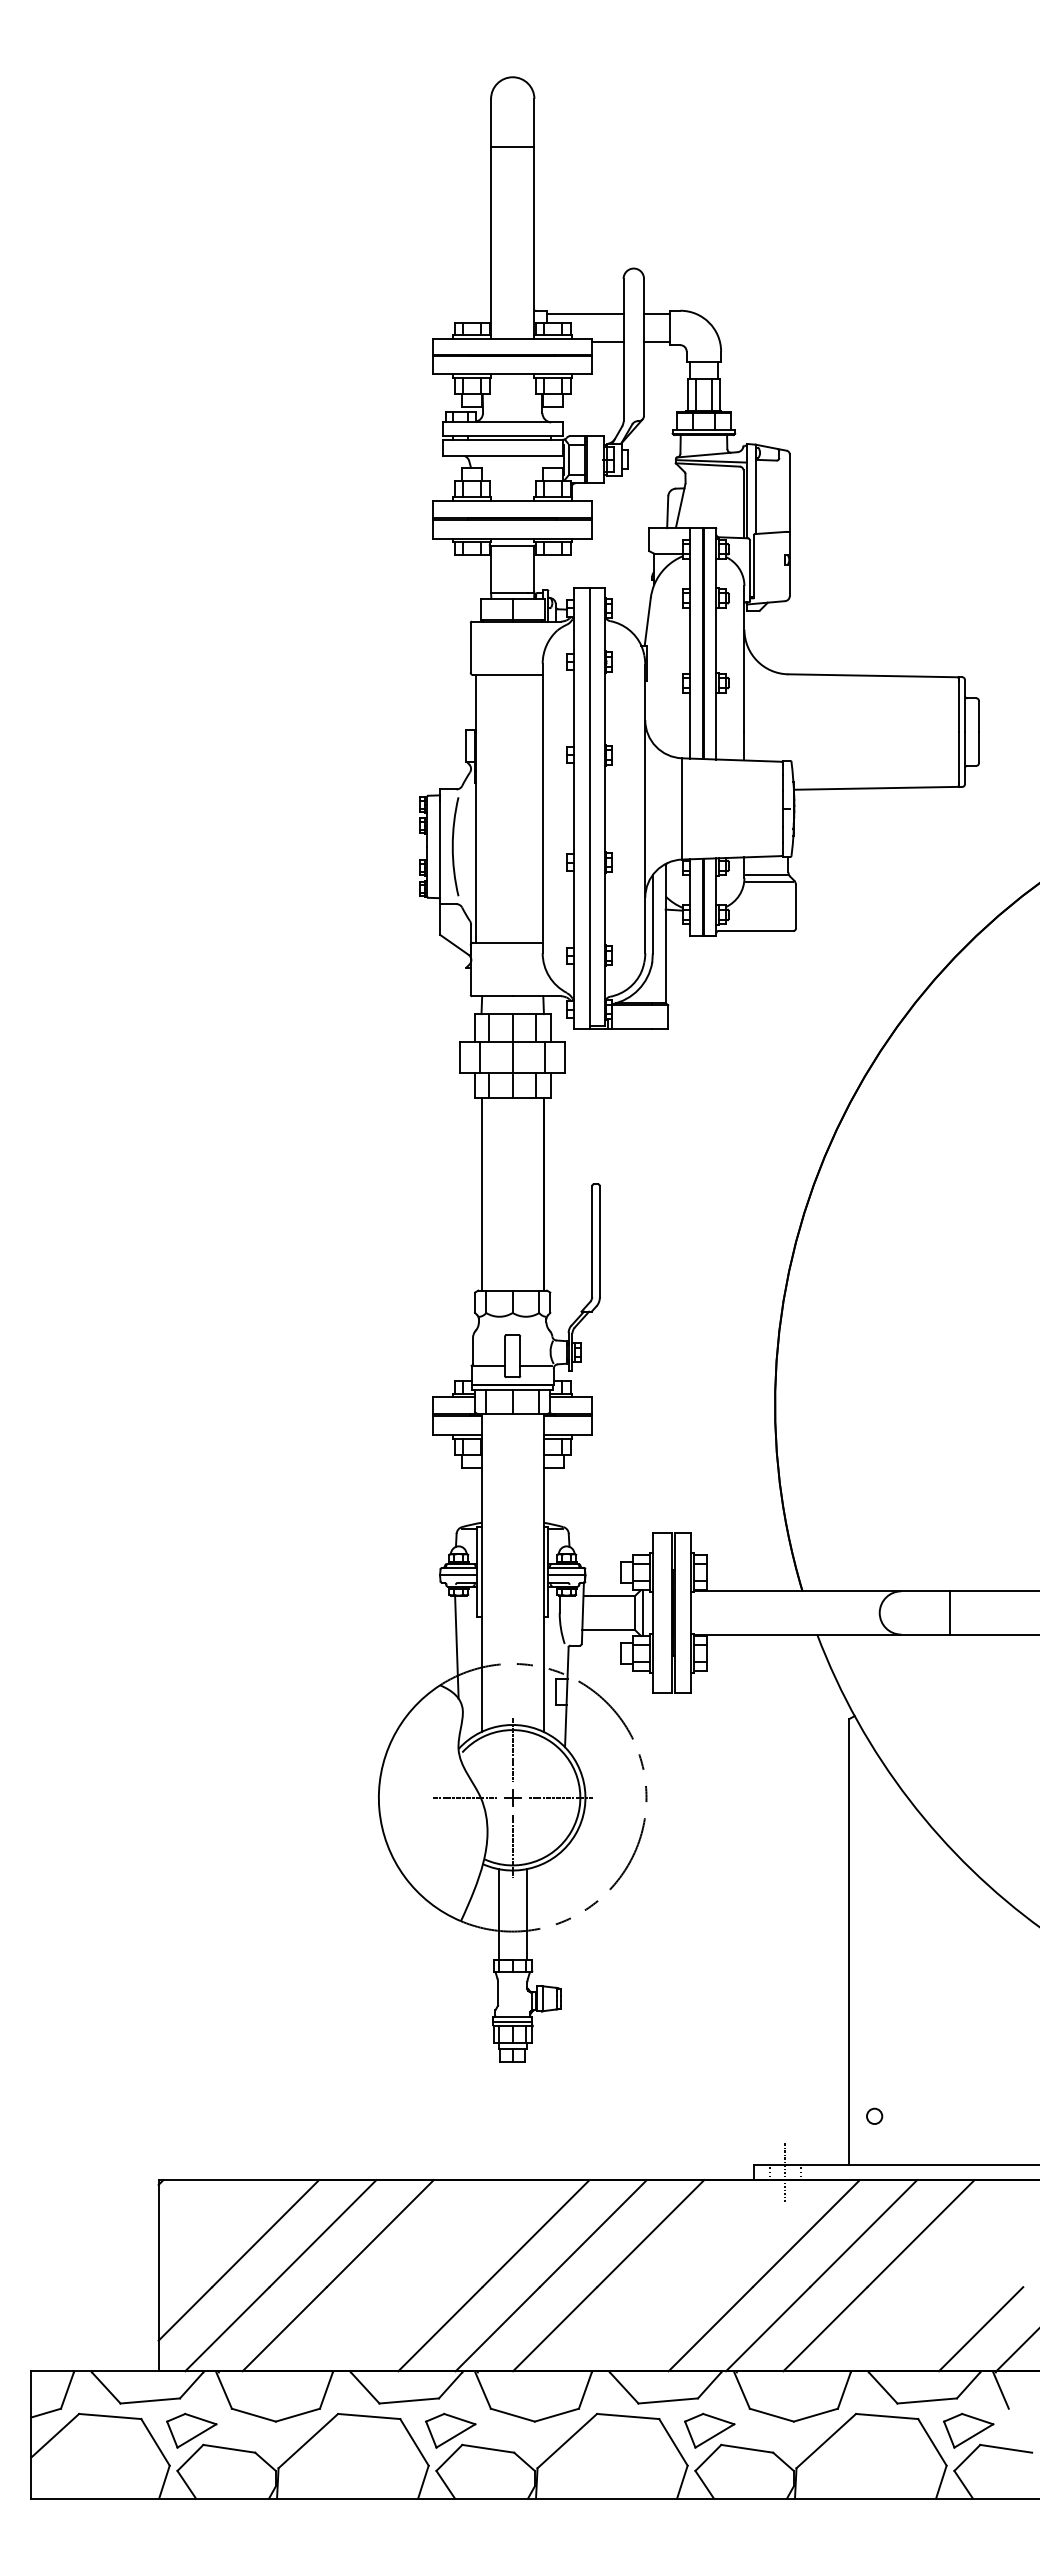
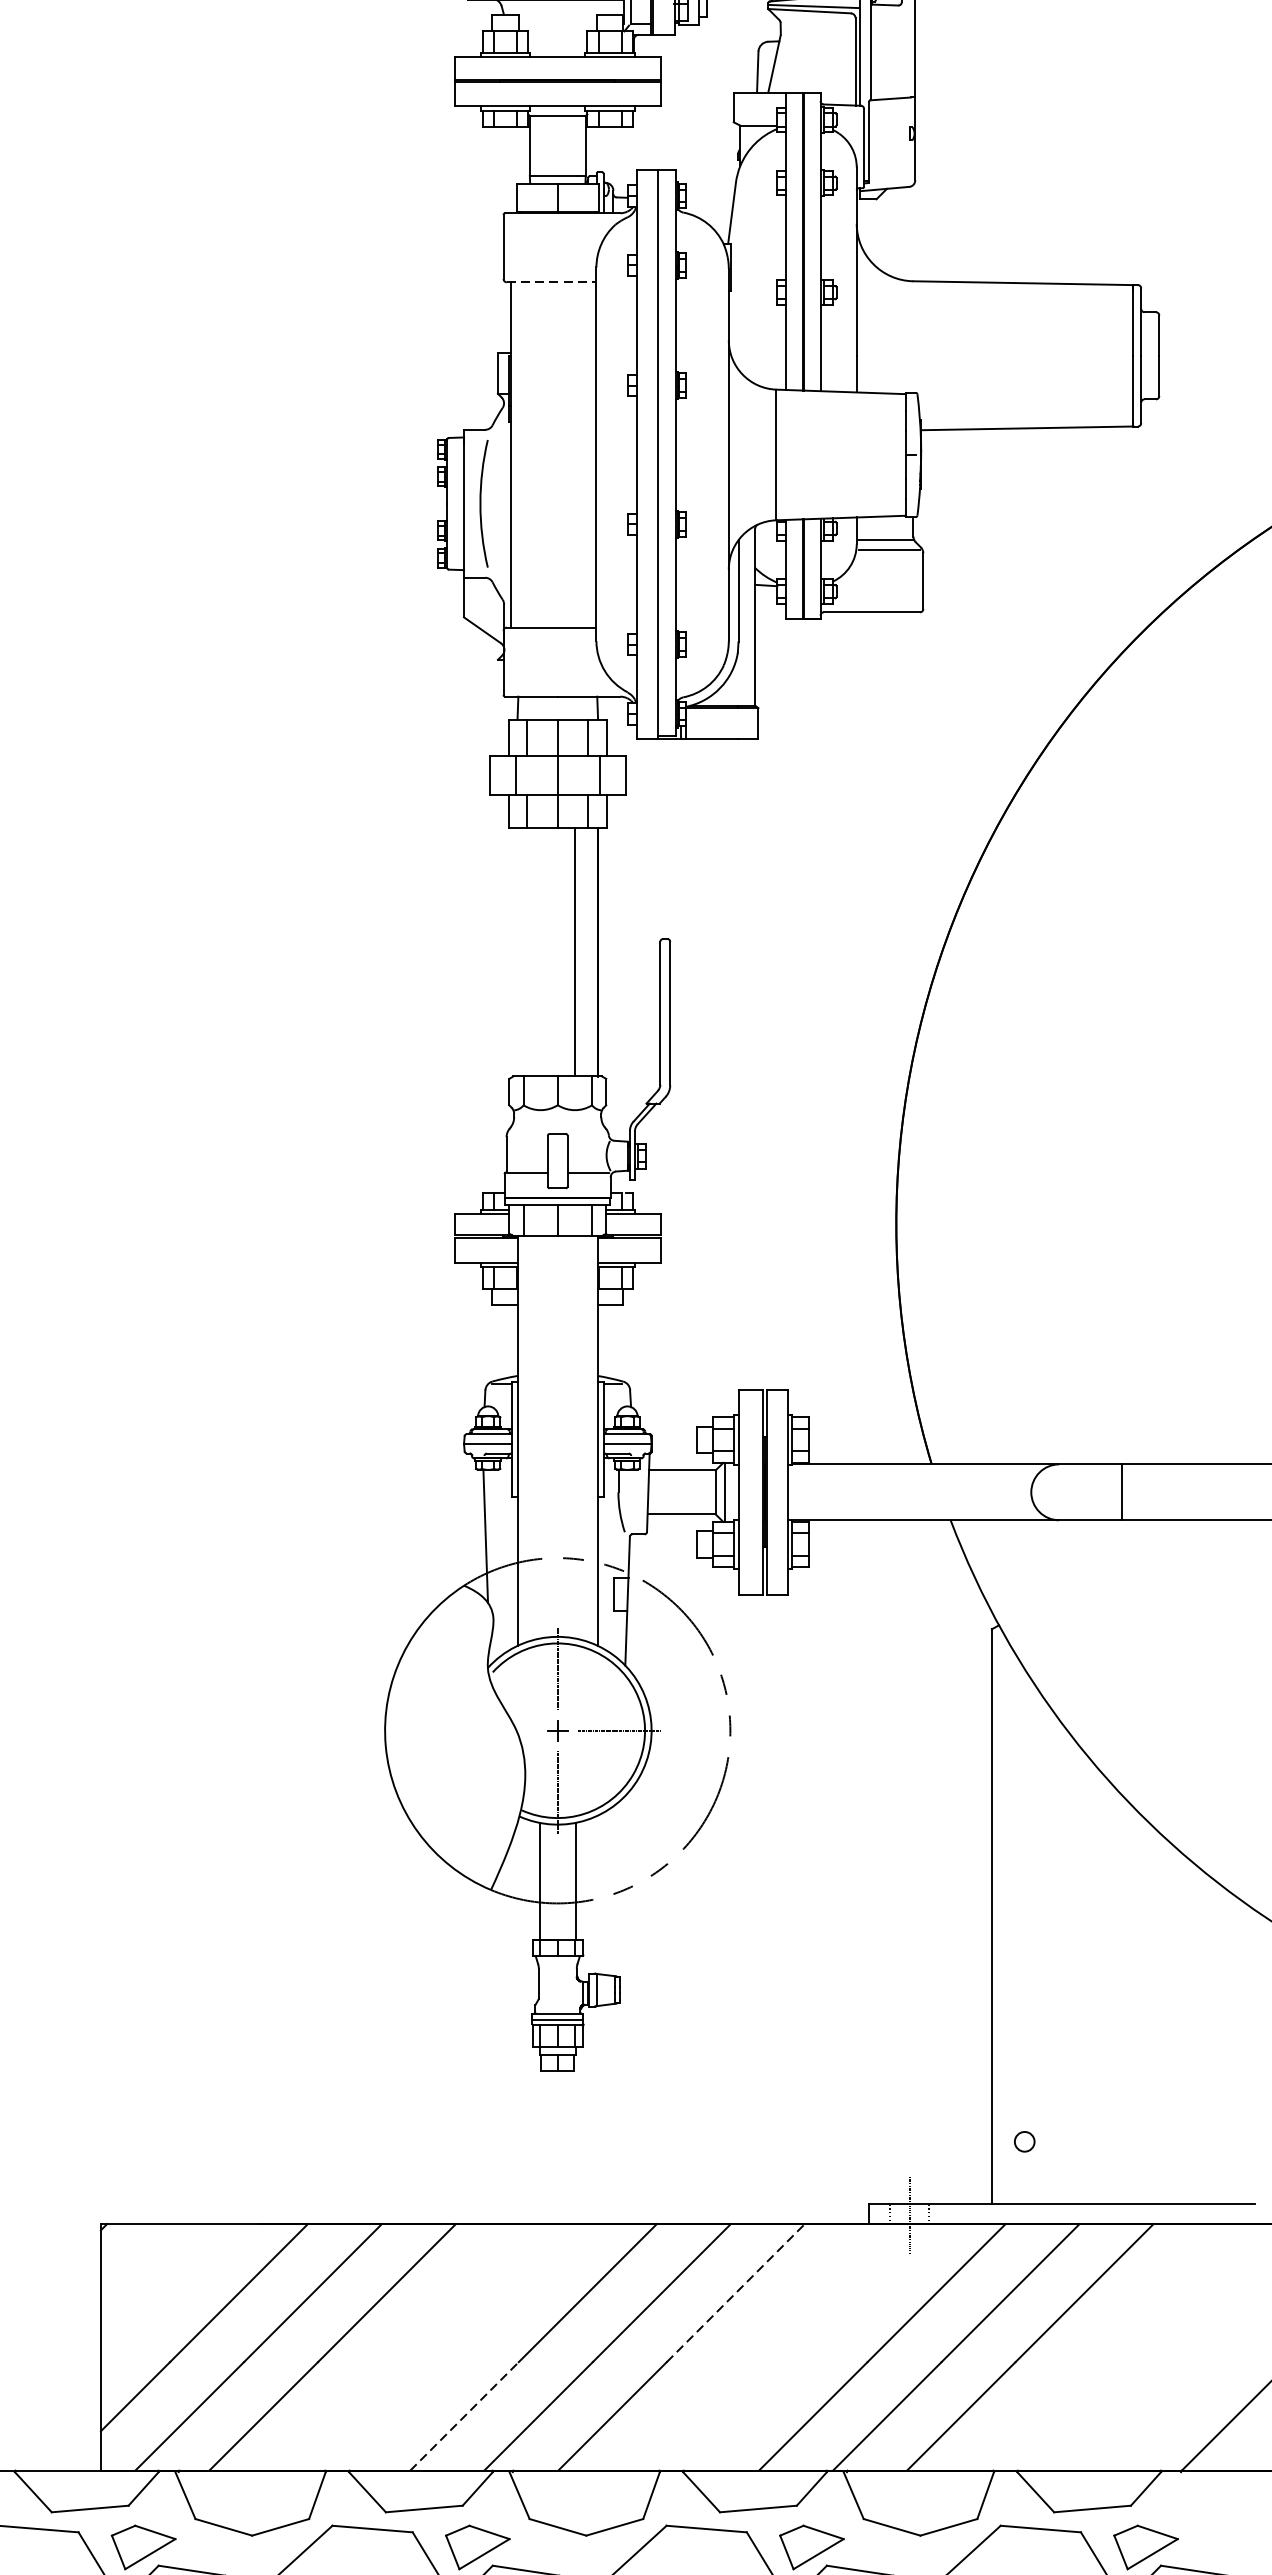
line: (507, 675) -> (551, 282), solid -> dashed
line: (481, 1194) -> (574, 952), moved
line: (464, 1797) -> (495, 1730), removed
line: (650, 2233) -> (735, 2292), solid -> dashed
line: (440, 2328) -> (464, 2415), solid -> dashed
line: (980, 2329) -> (1161, 2416), removed
line: (1000, 2390) -> (1187, 2495), removed

